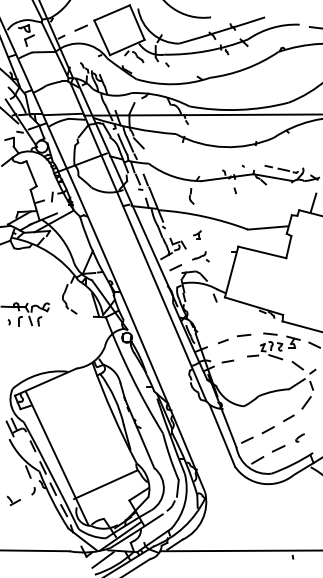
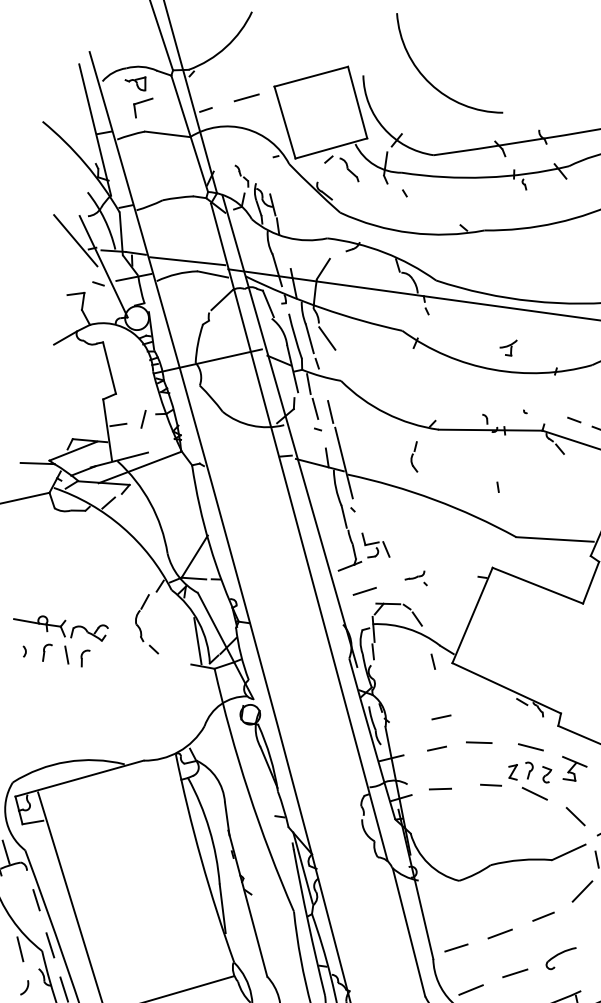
line: (234, 190) -> (496, 486), moved
part: (197, 234) -> (508, 346), moved
part: (200, 256) -> (416, 576), size x0.7
line: (223, 325) -> (441, 717), added
part: (299, 437) -> (559, 957), size x1.6

